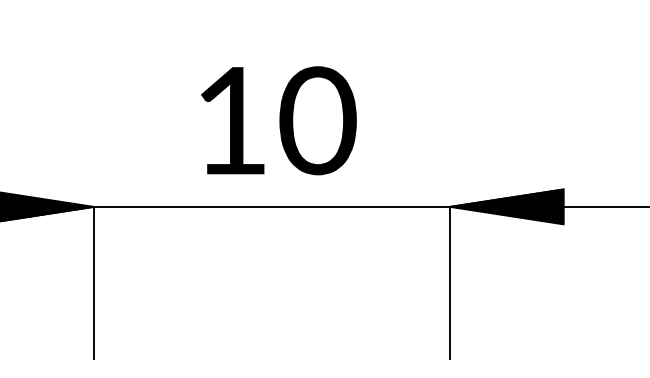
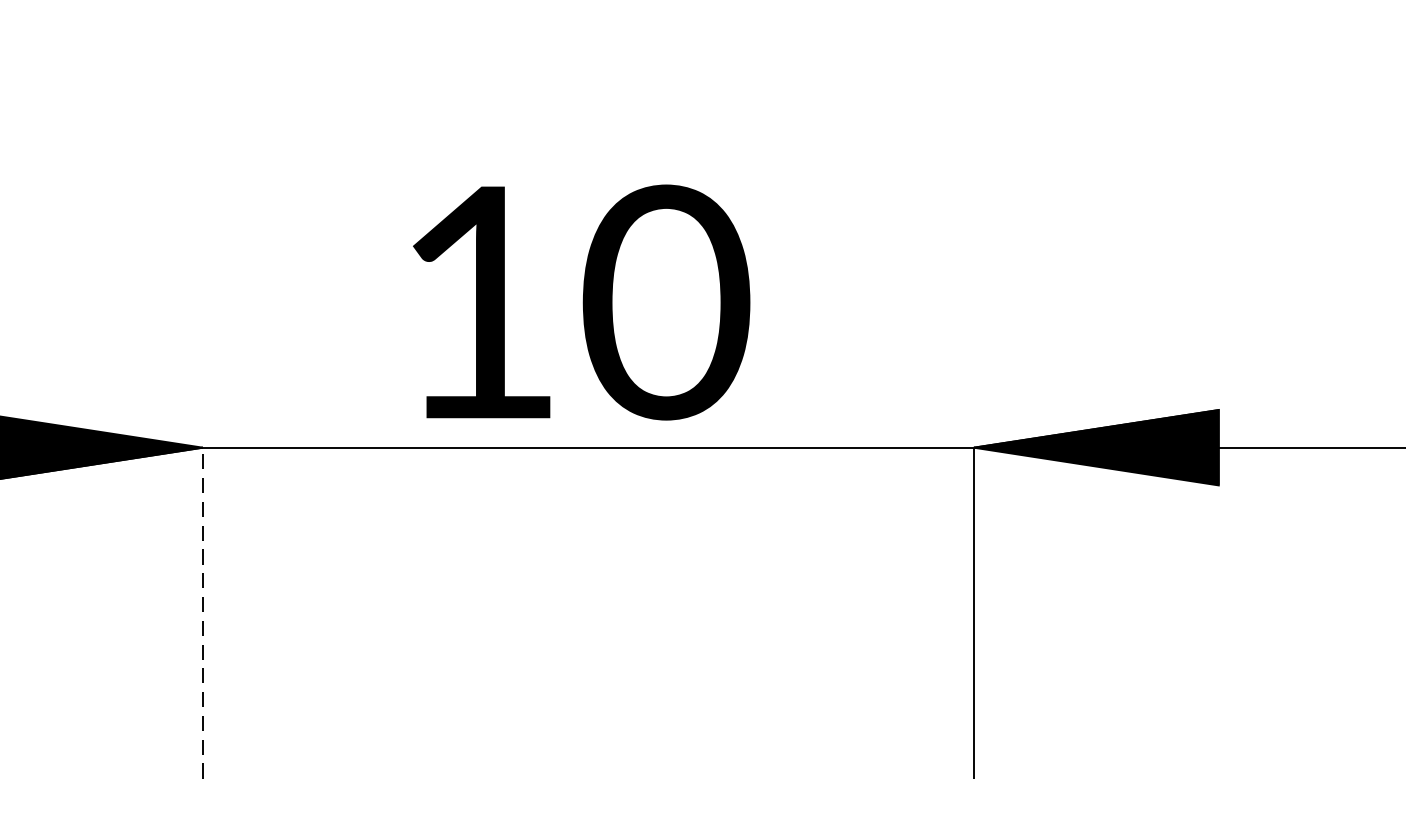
text: (278, 120) -> (580, 301), moved
line: (93, 283) -> (202, 613), solid -> dashed

